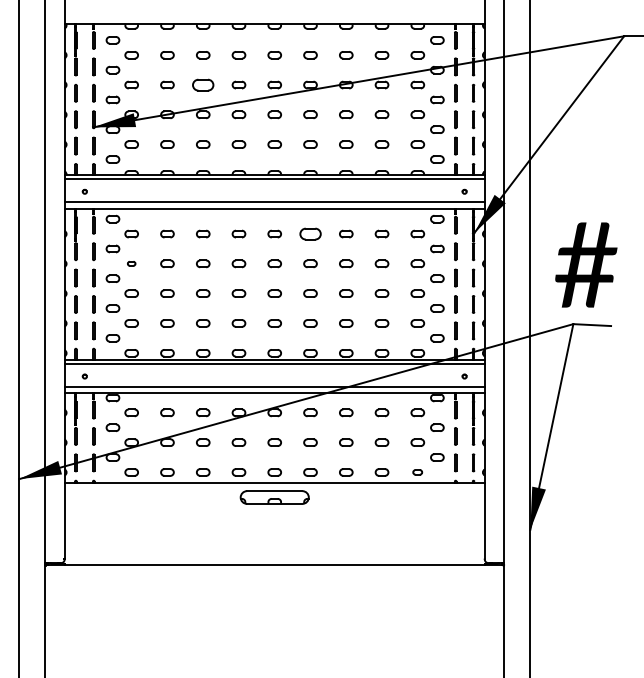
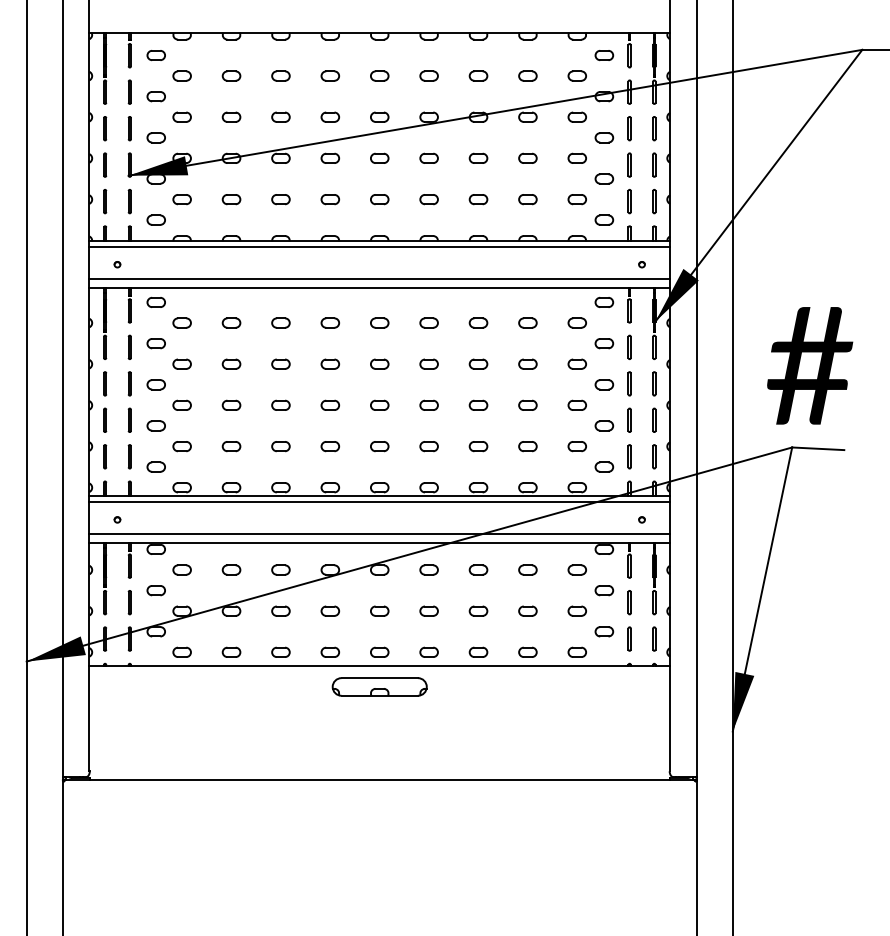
part: (202, 84) -> (280, 116), size x0.62
part: (310, 233) -> (428, 322), size x0.62
part: (131, 263) -> (181, 363), size x1.67
part: (417, 471) -> (576, 651), size x1.43

